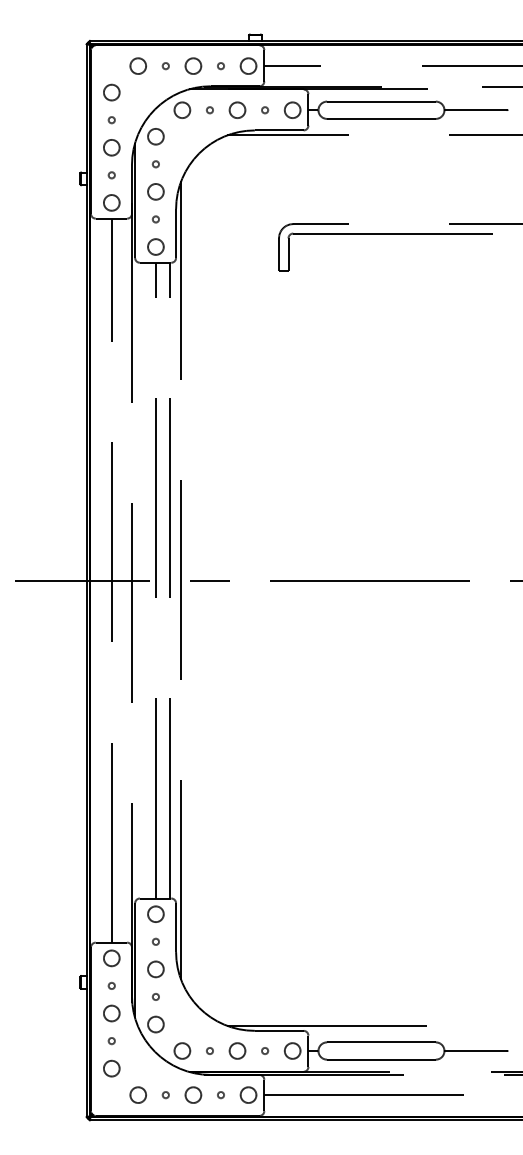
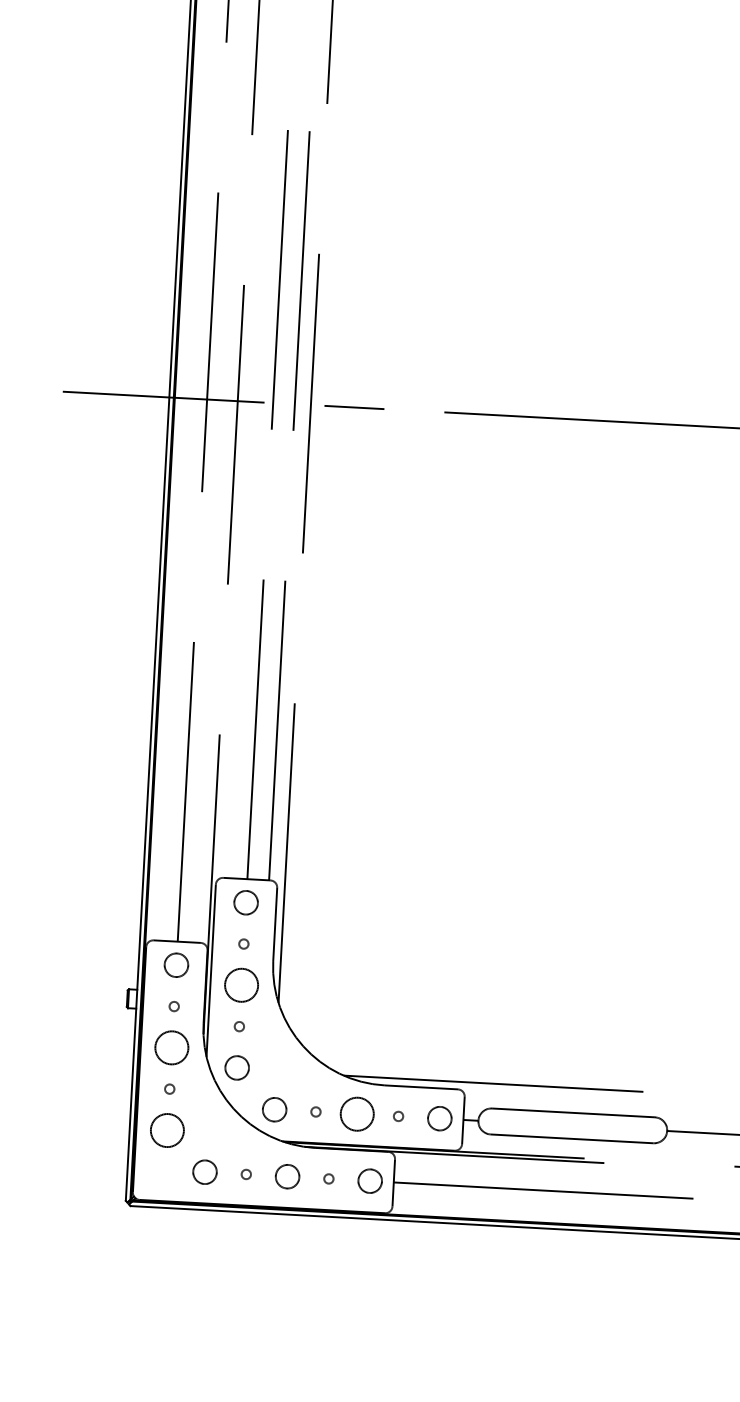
circle: (155, 969) -> (241, 985), size x1.4
circle: (111, 1013) -> (171, 1047), size x1.4
circle: (237, 1050) -> (357, 1113), size x1.4
circle: (111, 1068) -> (167, 1130), size x1.4

